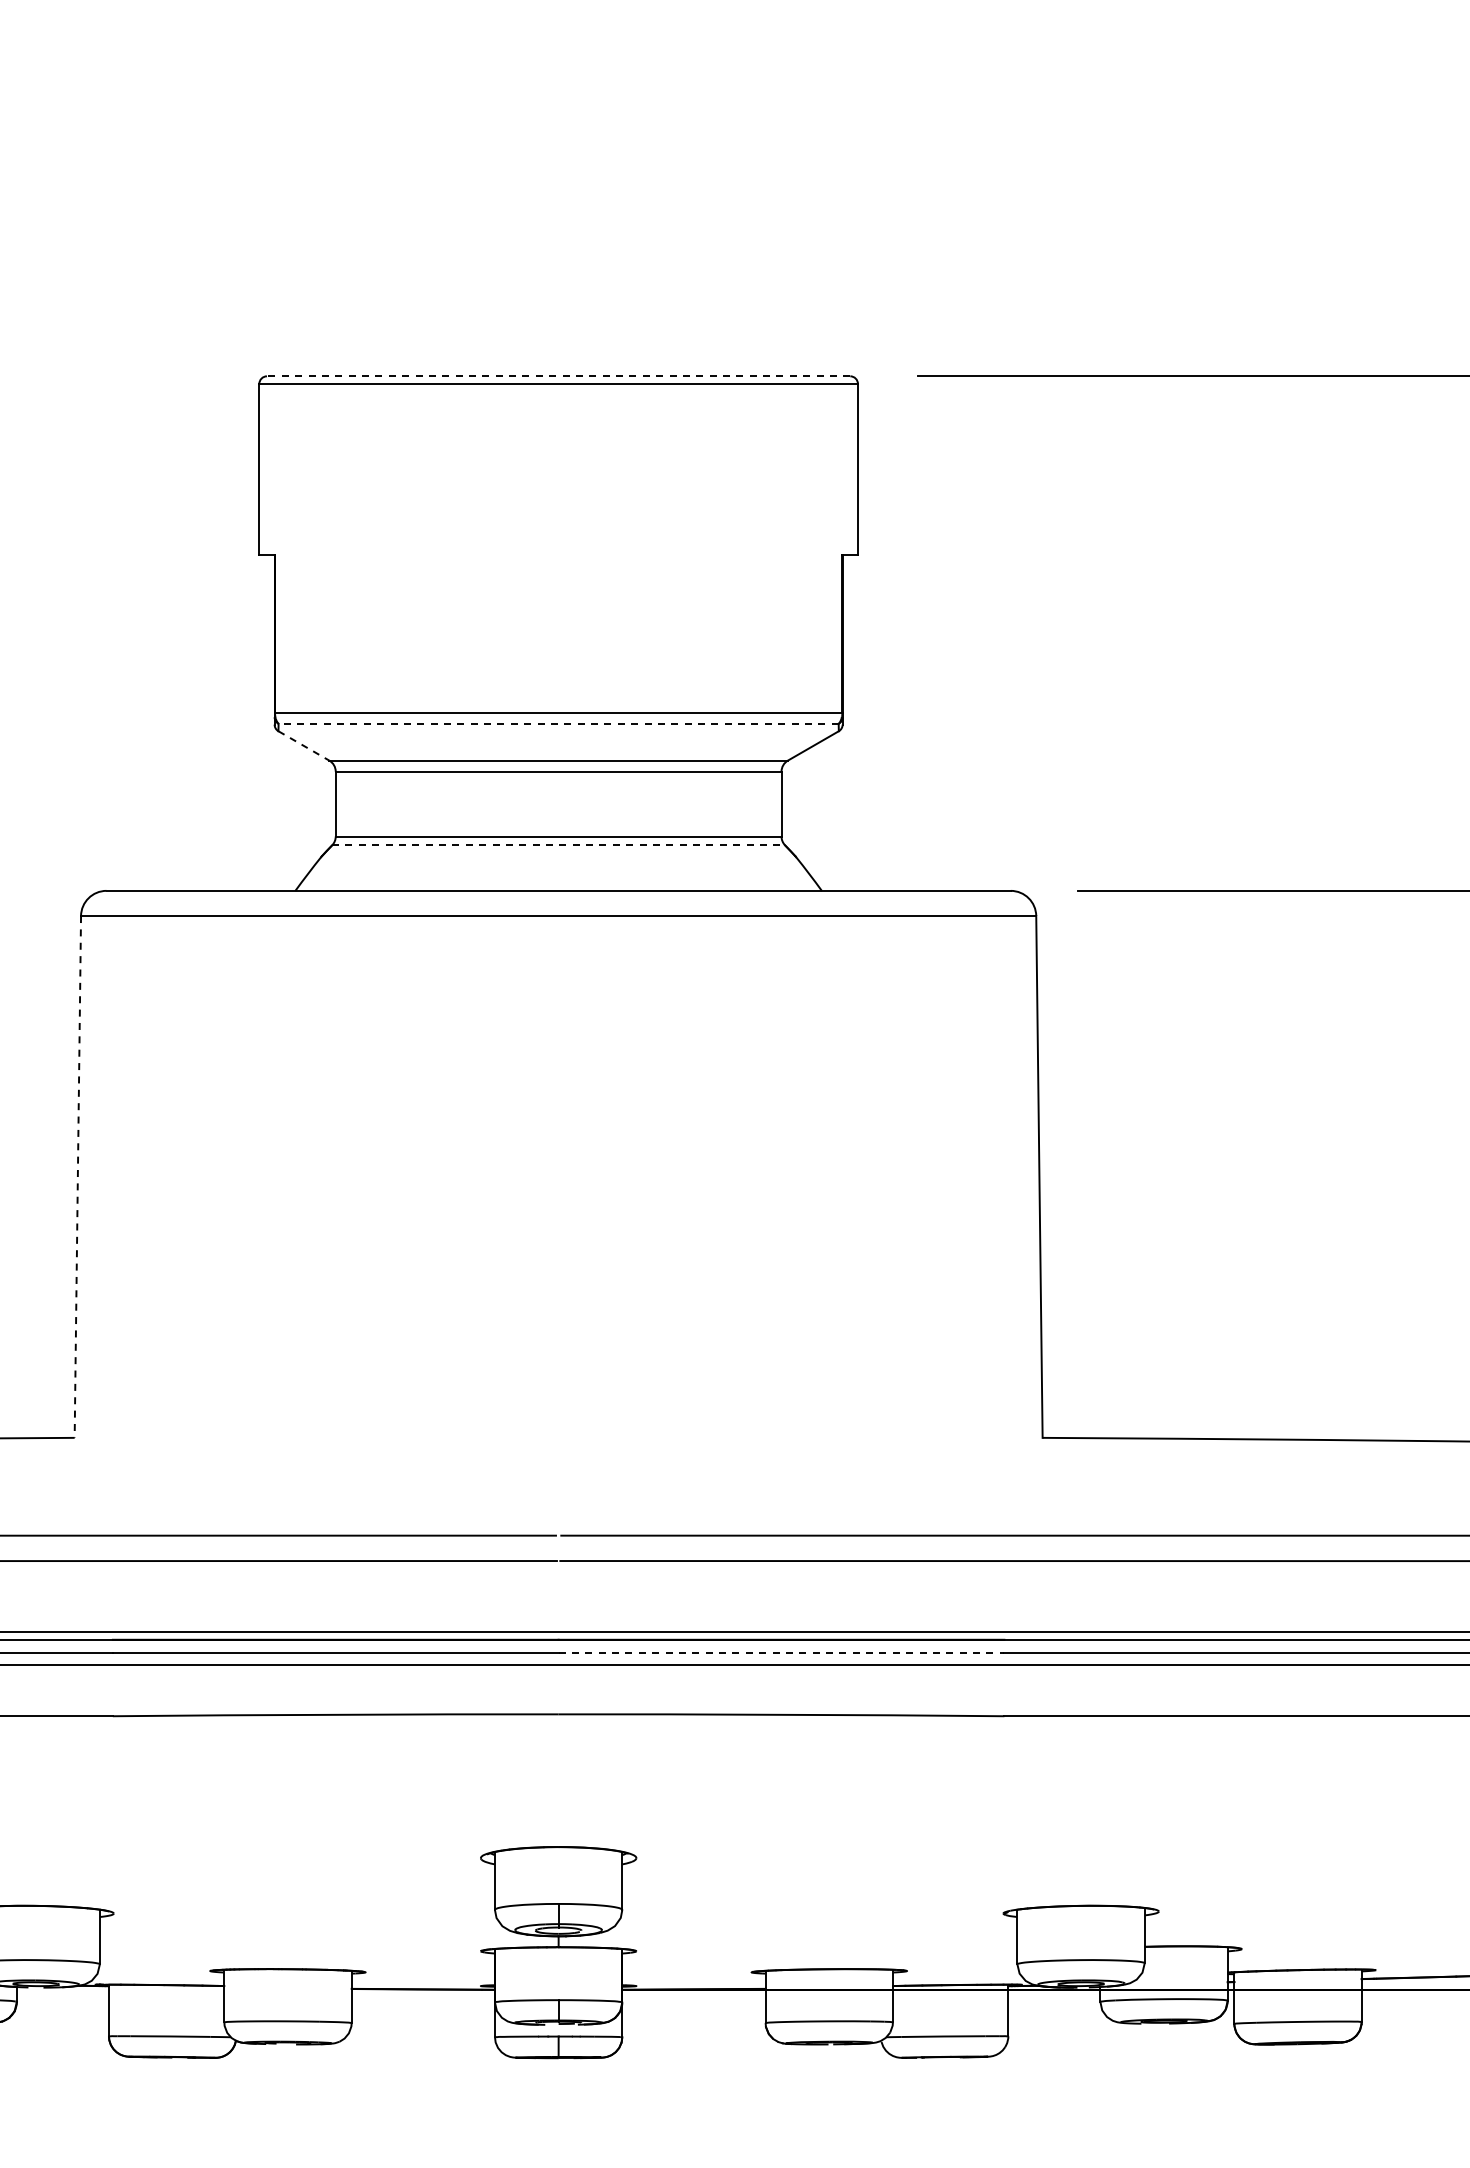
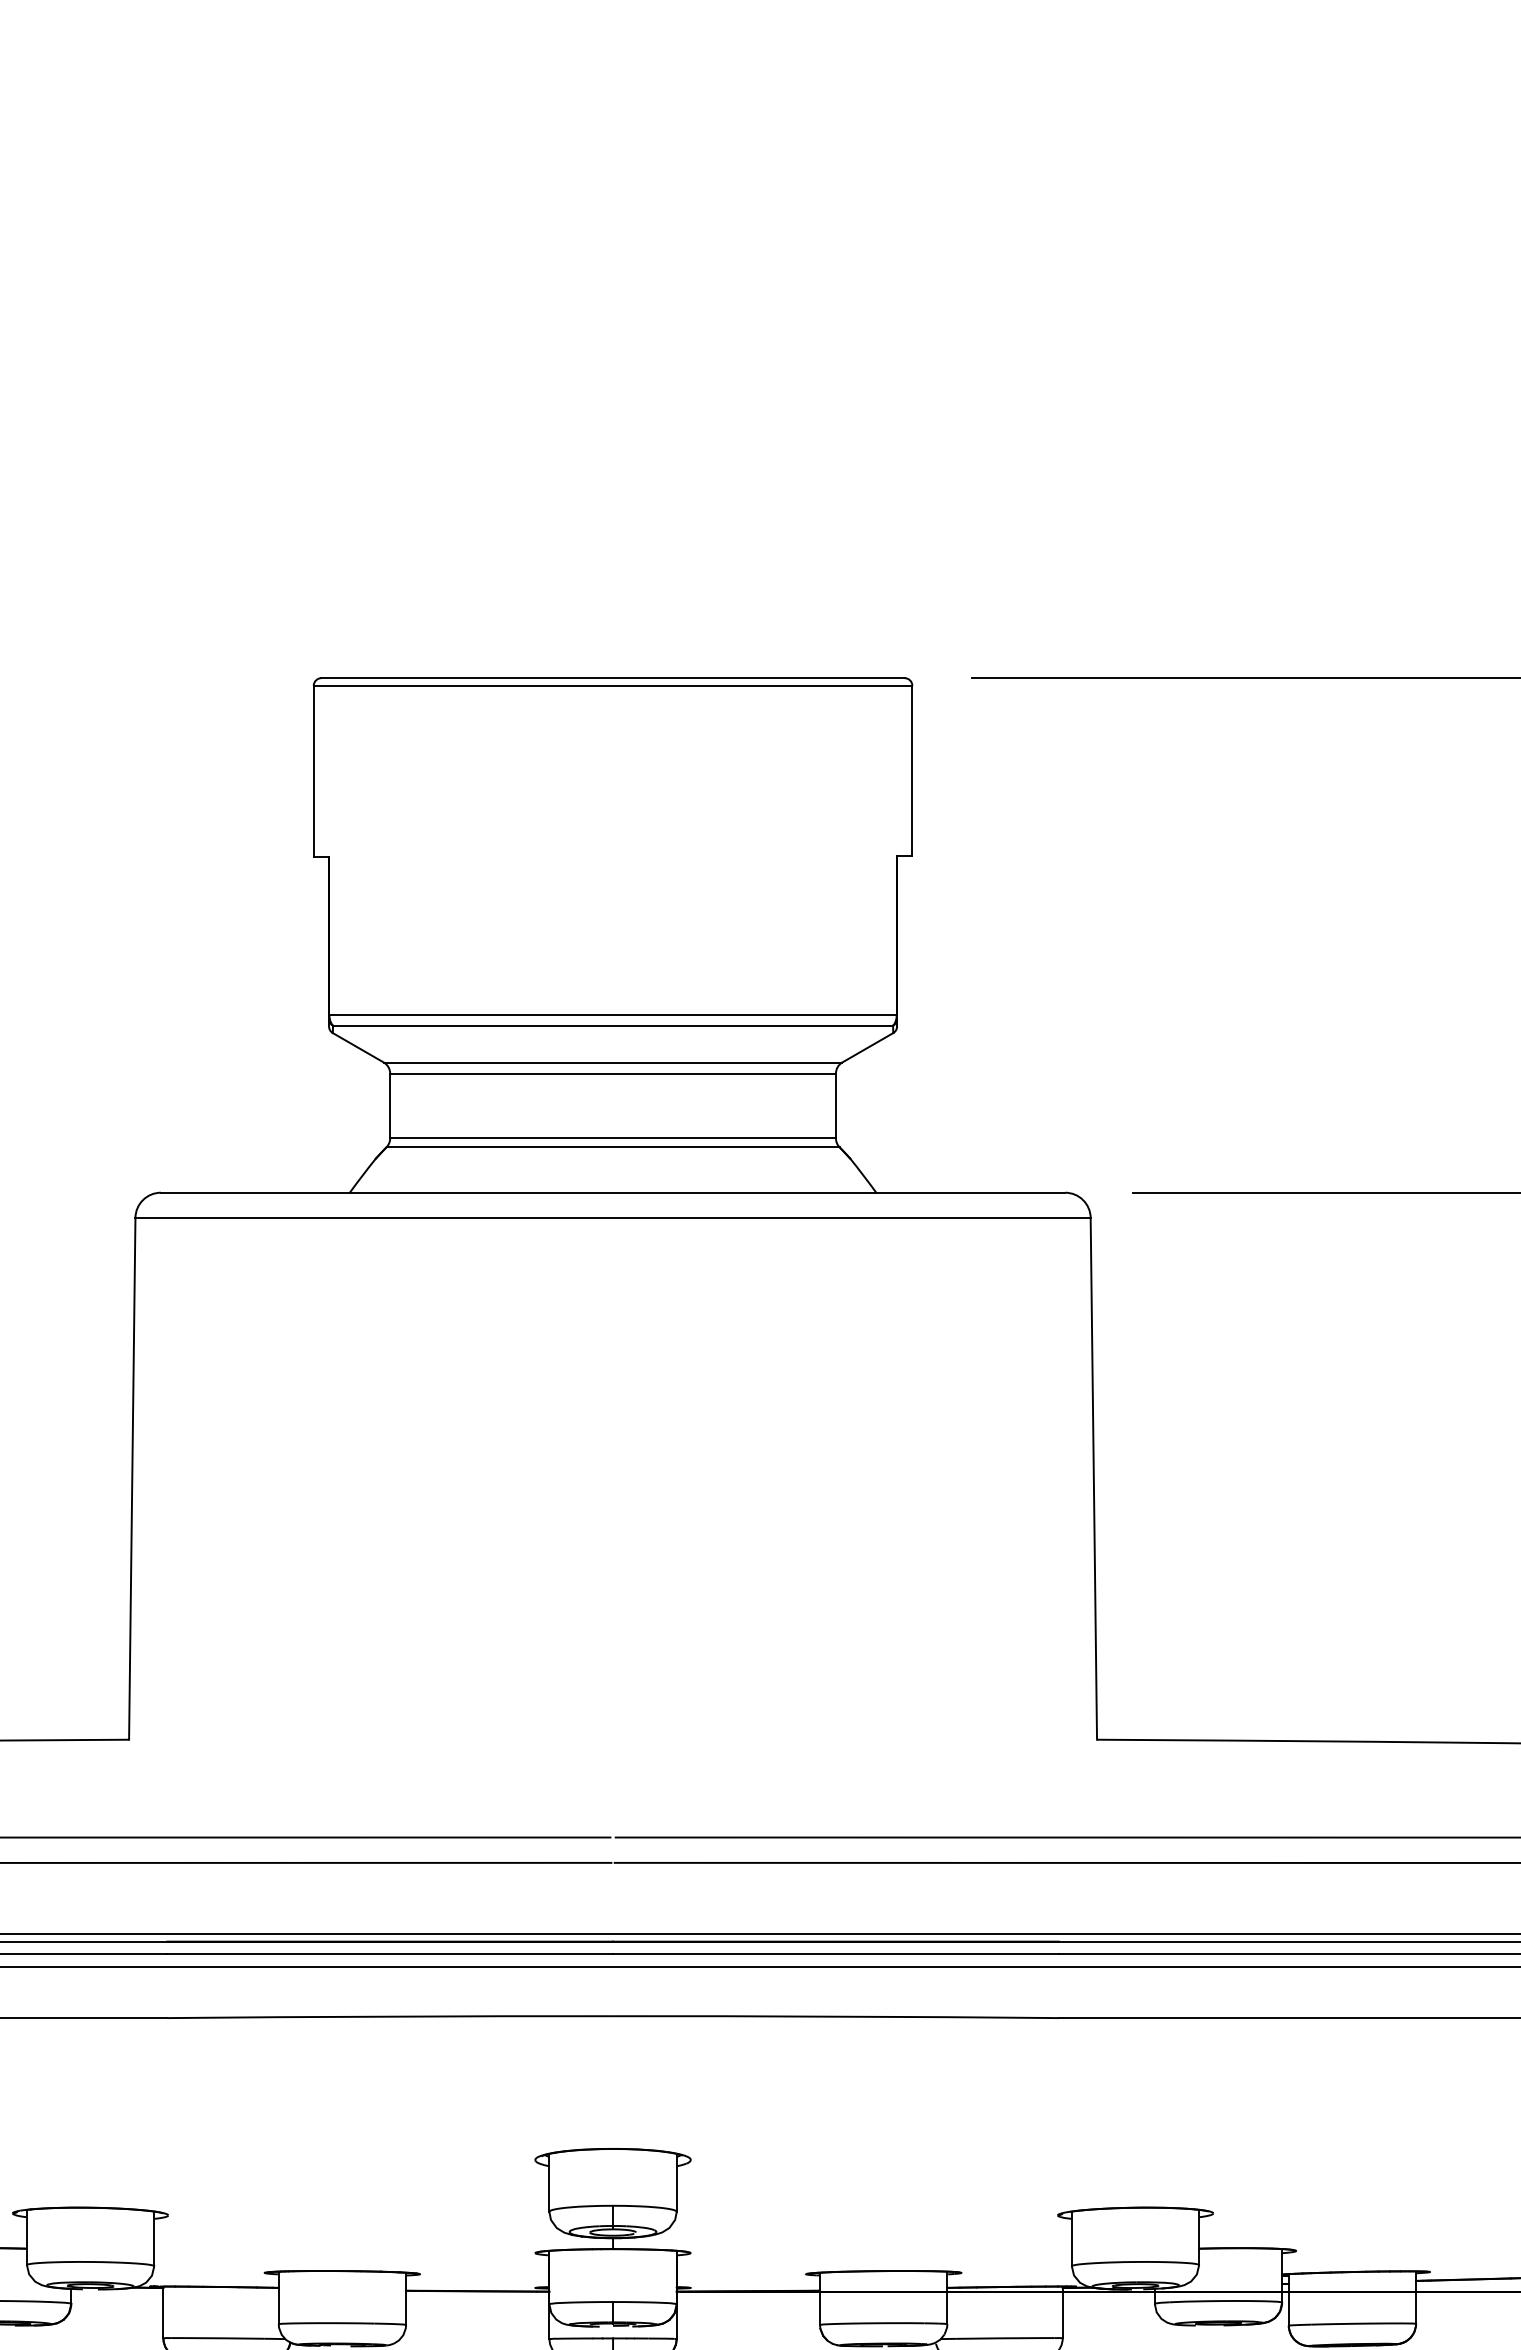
line: (559, 376) -> (613, 678), dashed -> solid
line: (558, 723) -> (612, 1025), dashed -> solid
line: (304, 746) -> (358, 1048), dashed -> solid
line: (559, 845) -> (613, 1147), dashed -> solid
line: (78, 1176) -> (132, 1478), dashed -> solid
line: (781, 1652) -> (835, 1954), dashed -> solid

